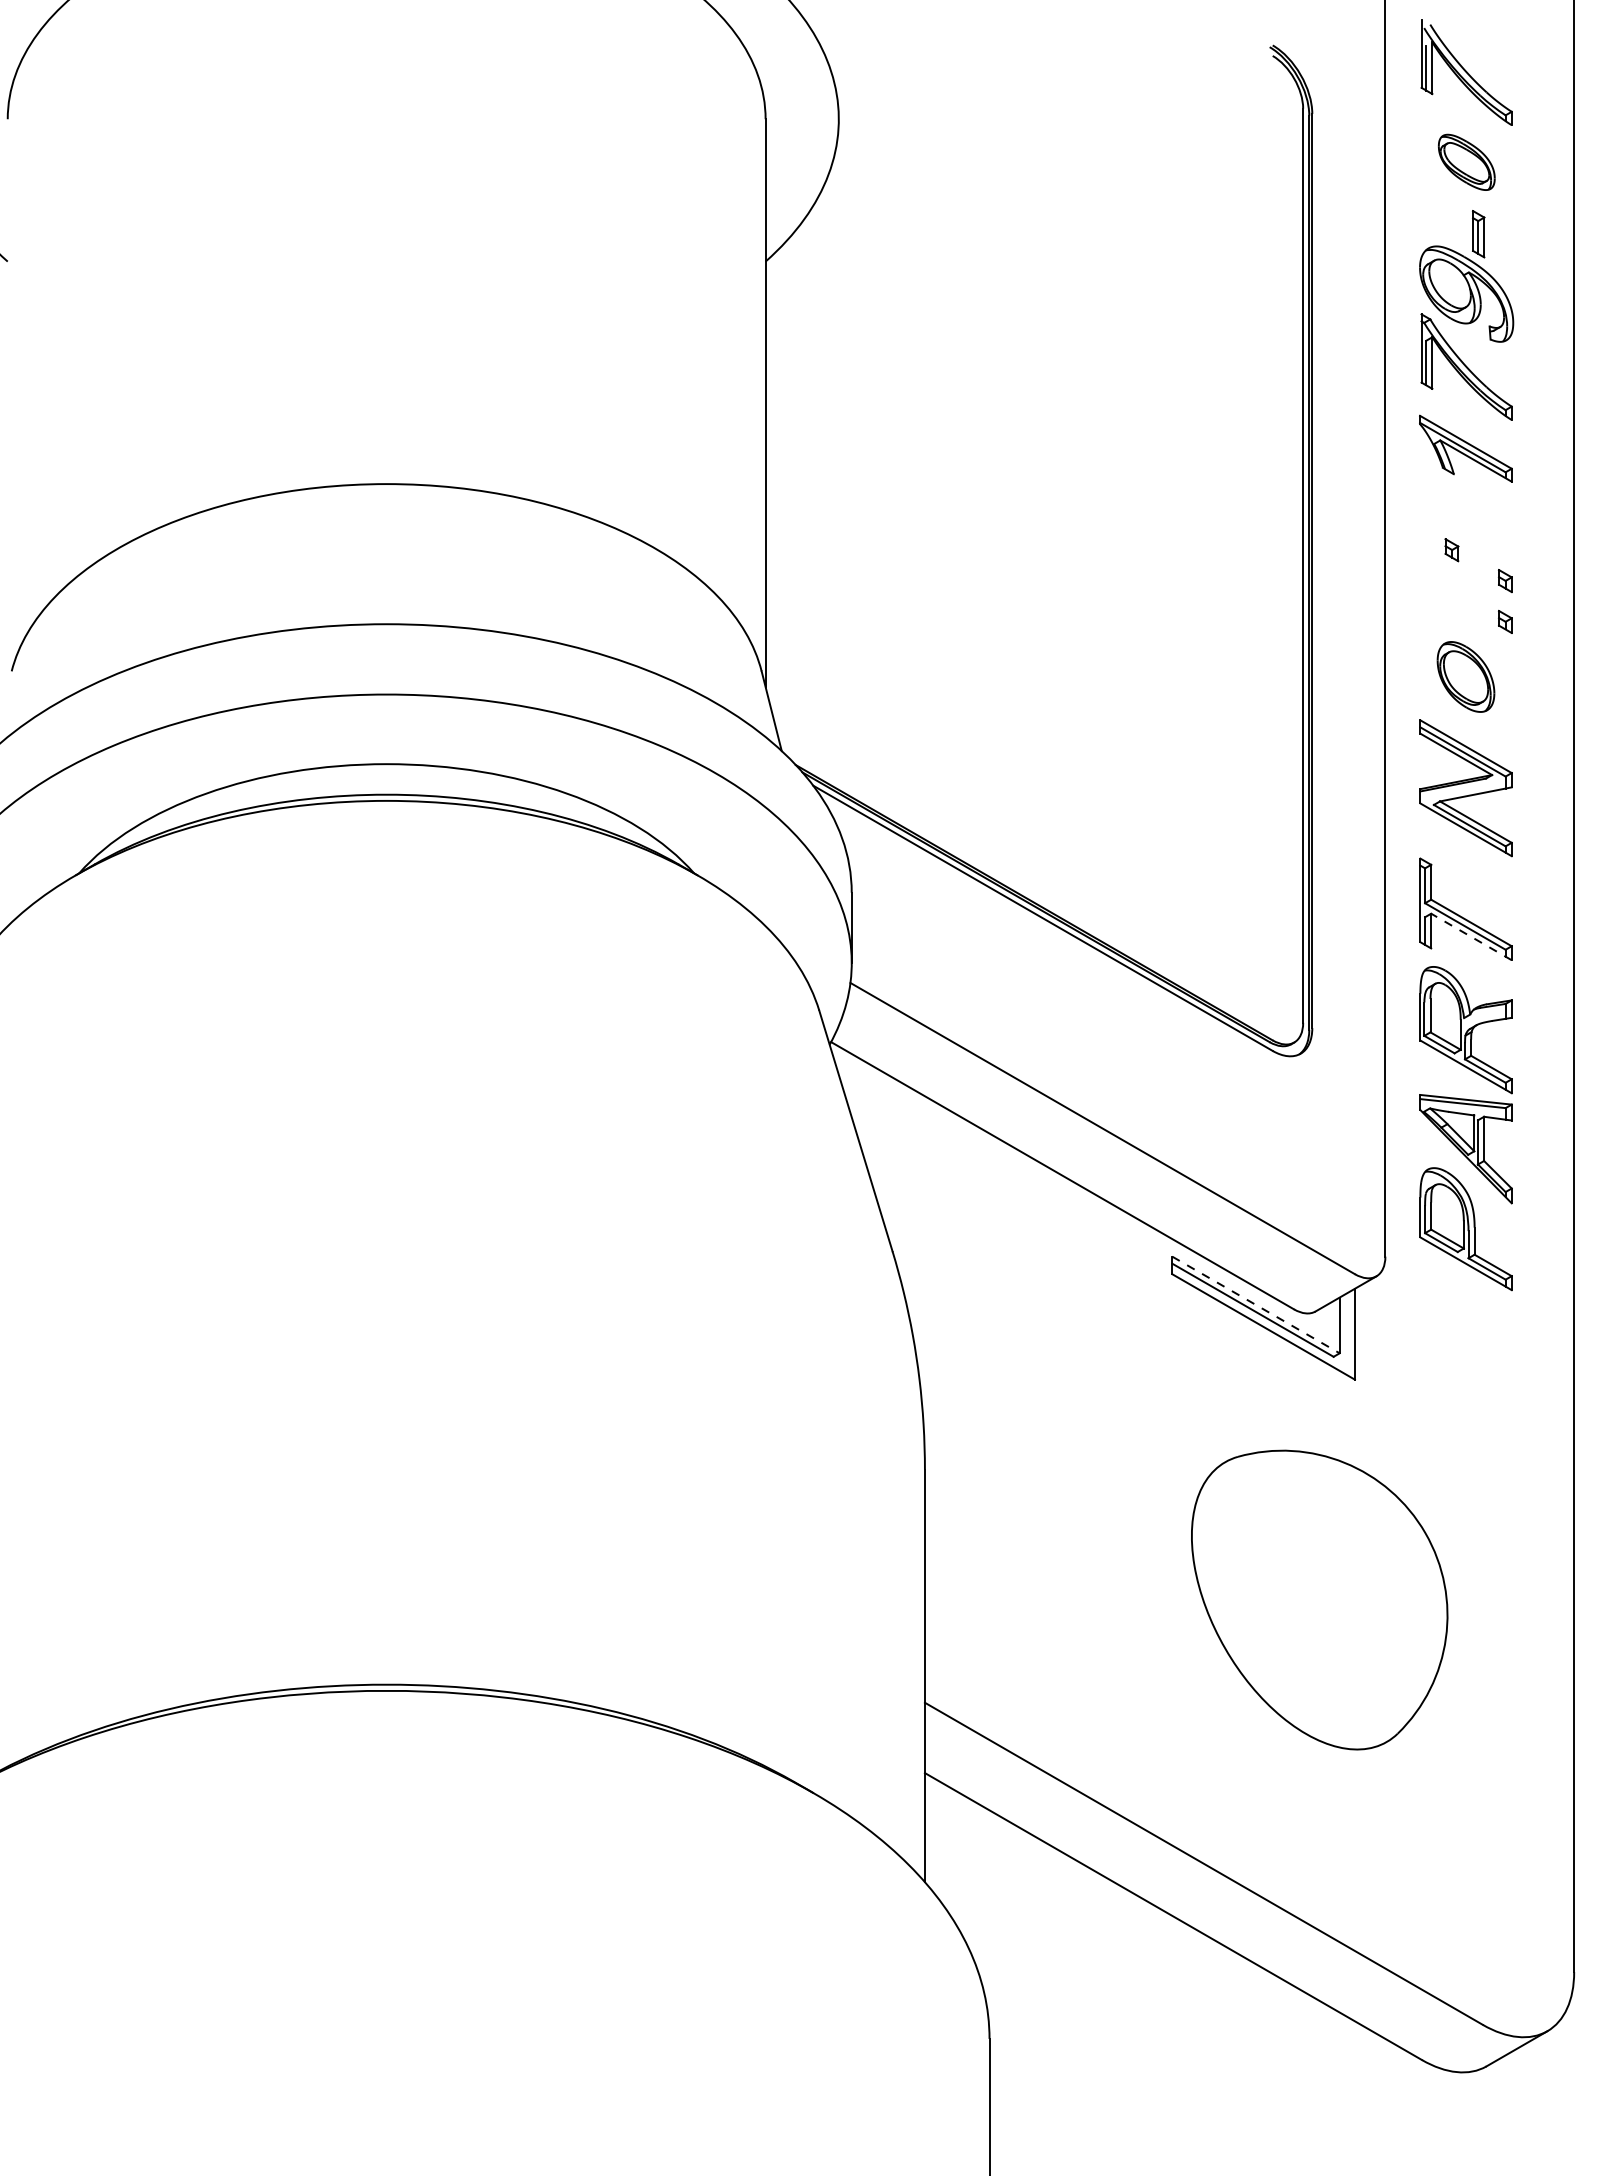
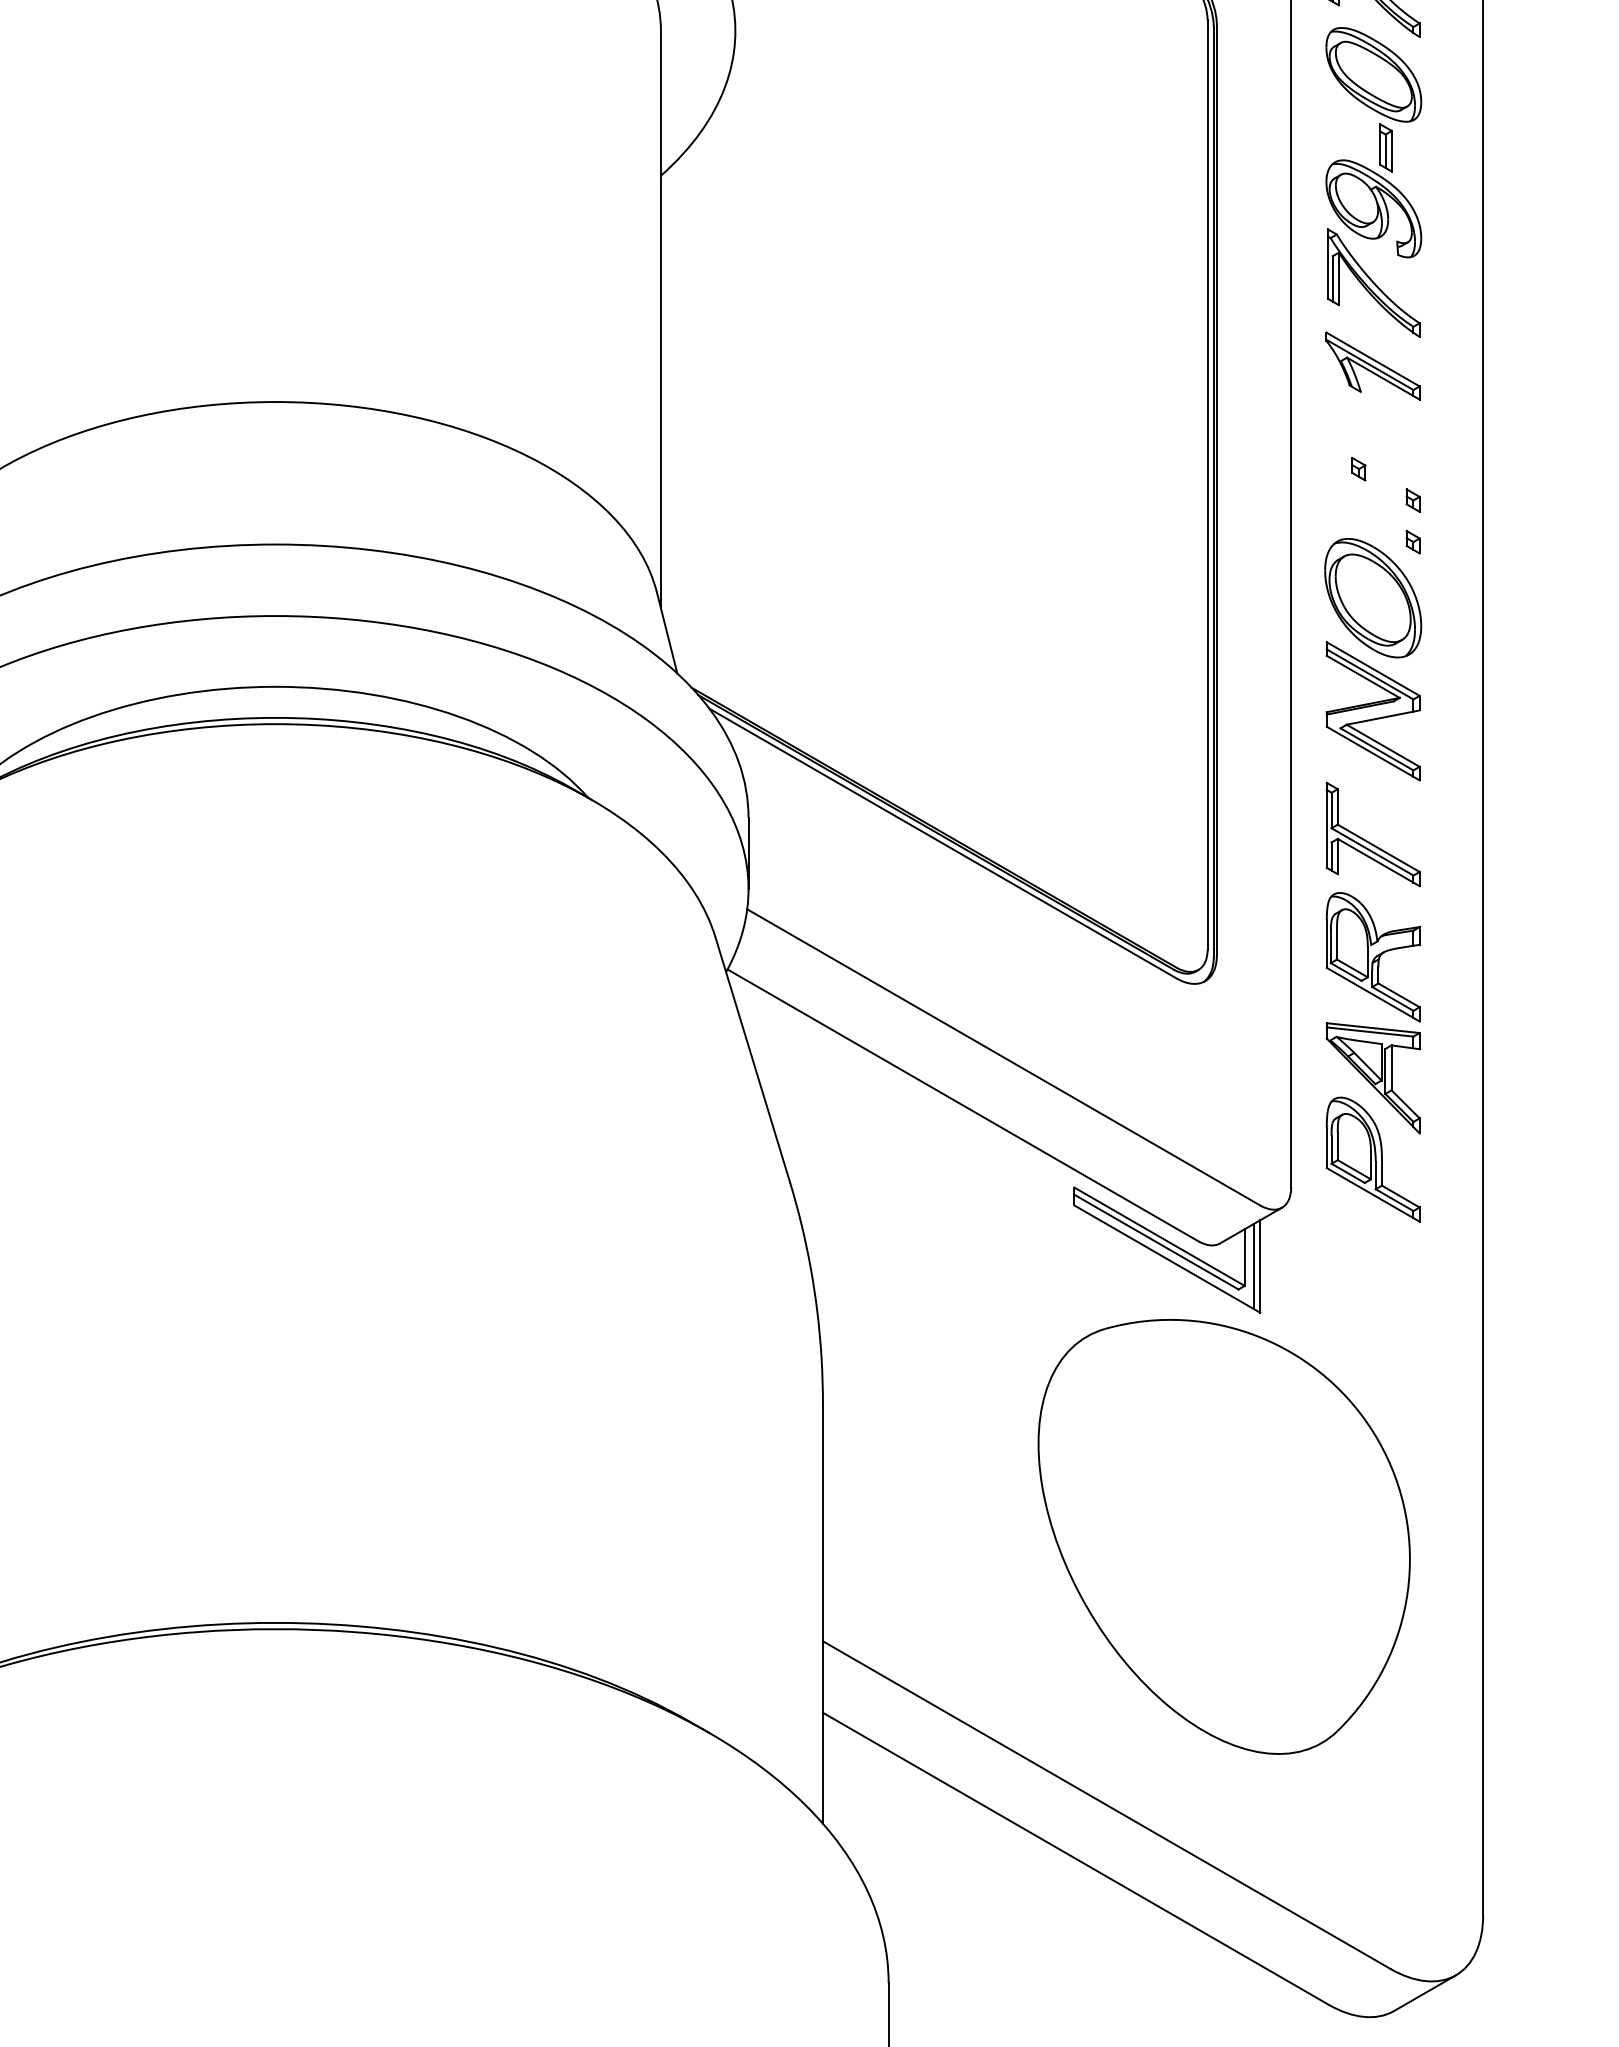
part: (1466, 162) -> (1373, 74), size x1.67
part: (1465, 676) -> (1372, 597), size x1.67
line: (1471, 936) -> (1378, 862), dashed -> solid
line: (1255, 1304) -> (1159, 1236), dashed -> solid
line: (1348, 1334) -> (1253, 1266), added
part: (1319, 1599) -> (1224, 1536), size x1.43

